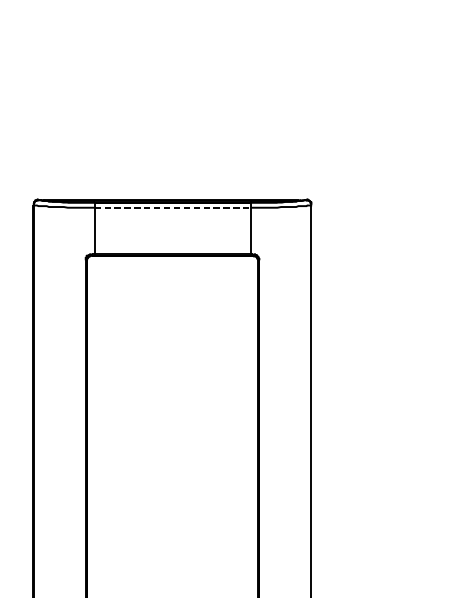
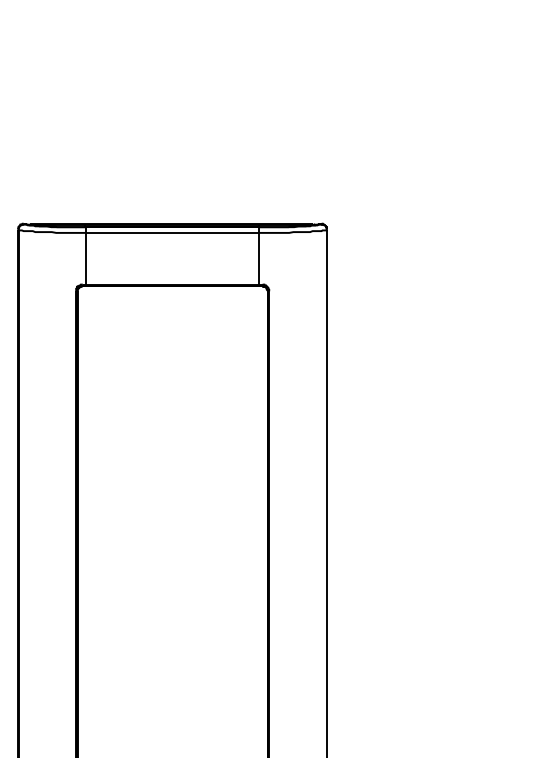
line: (172, 207) -> (172, 232), dashed -> solid

